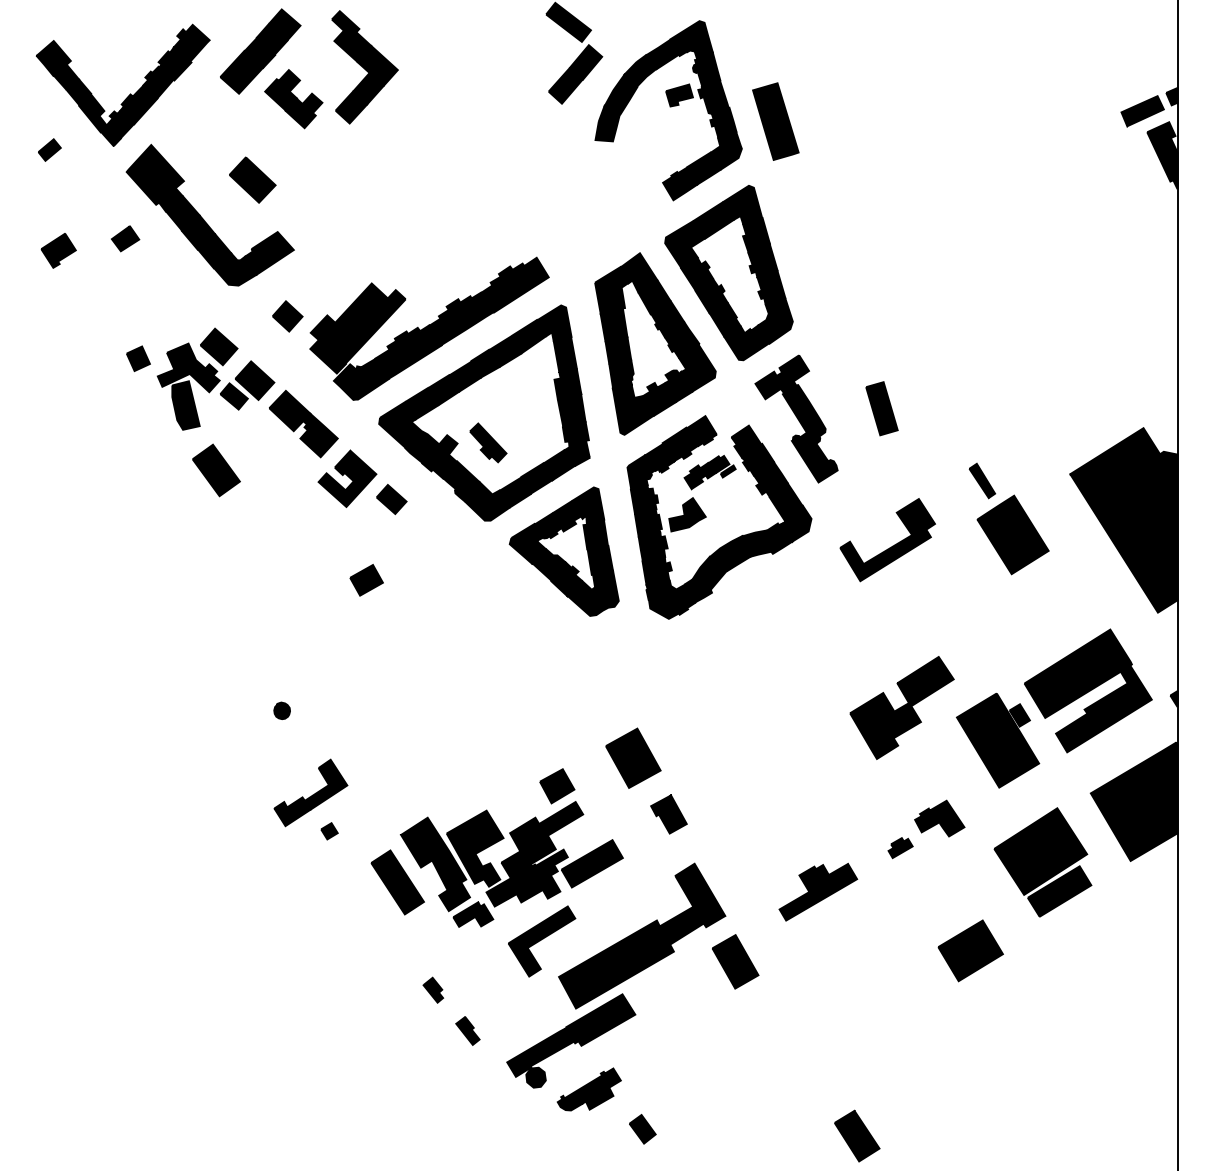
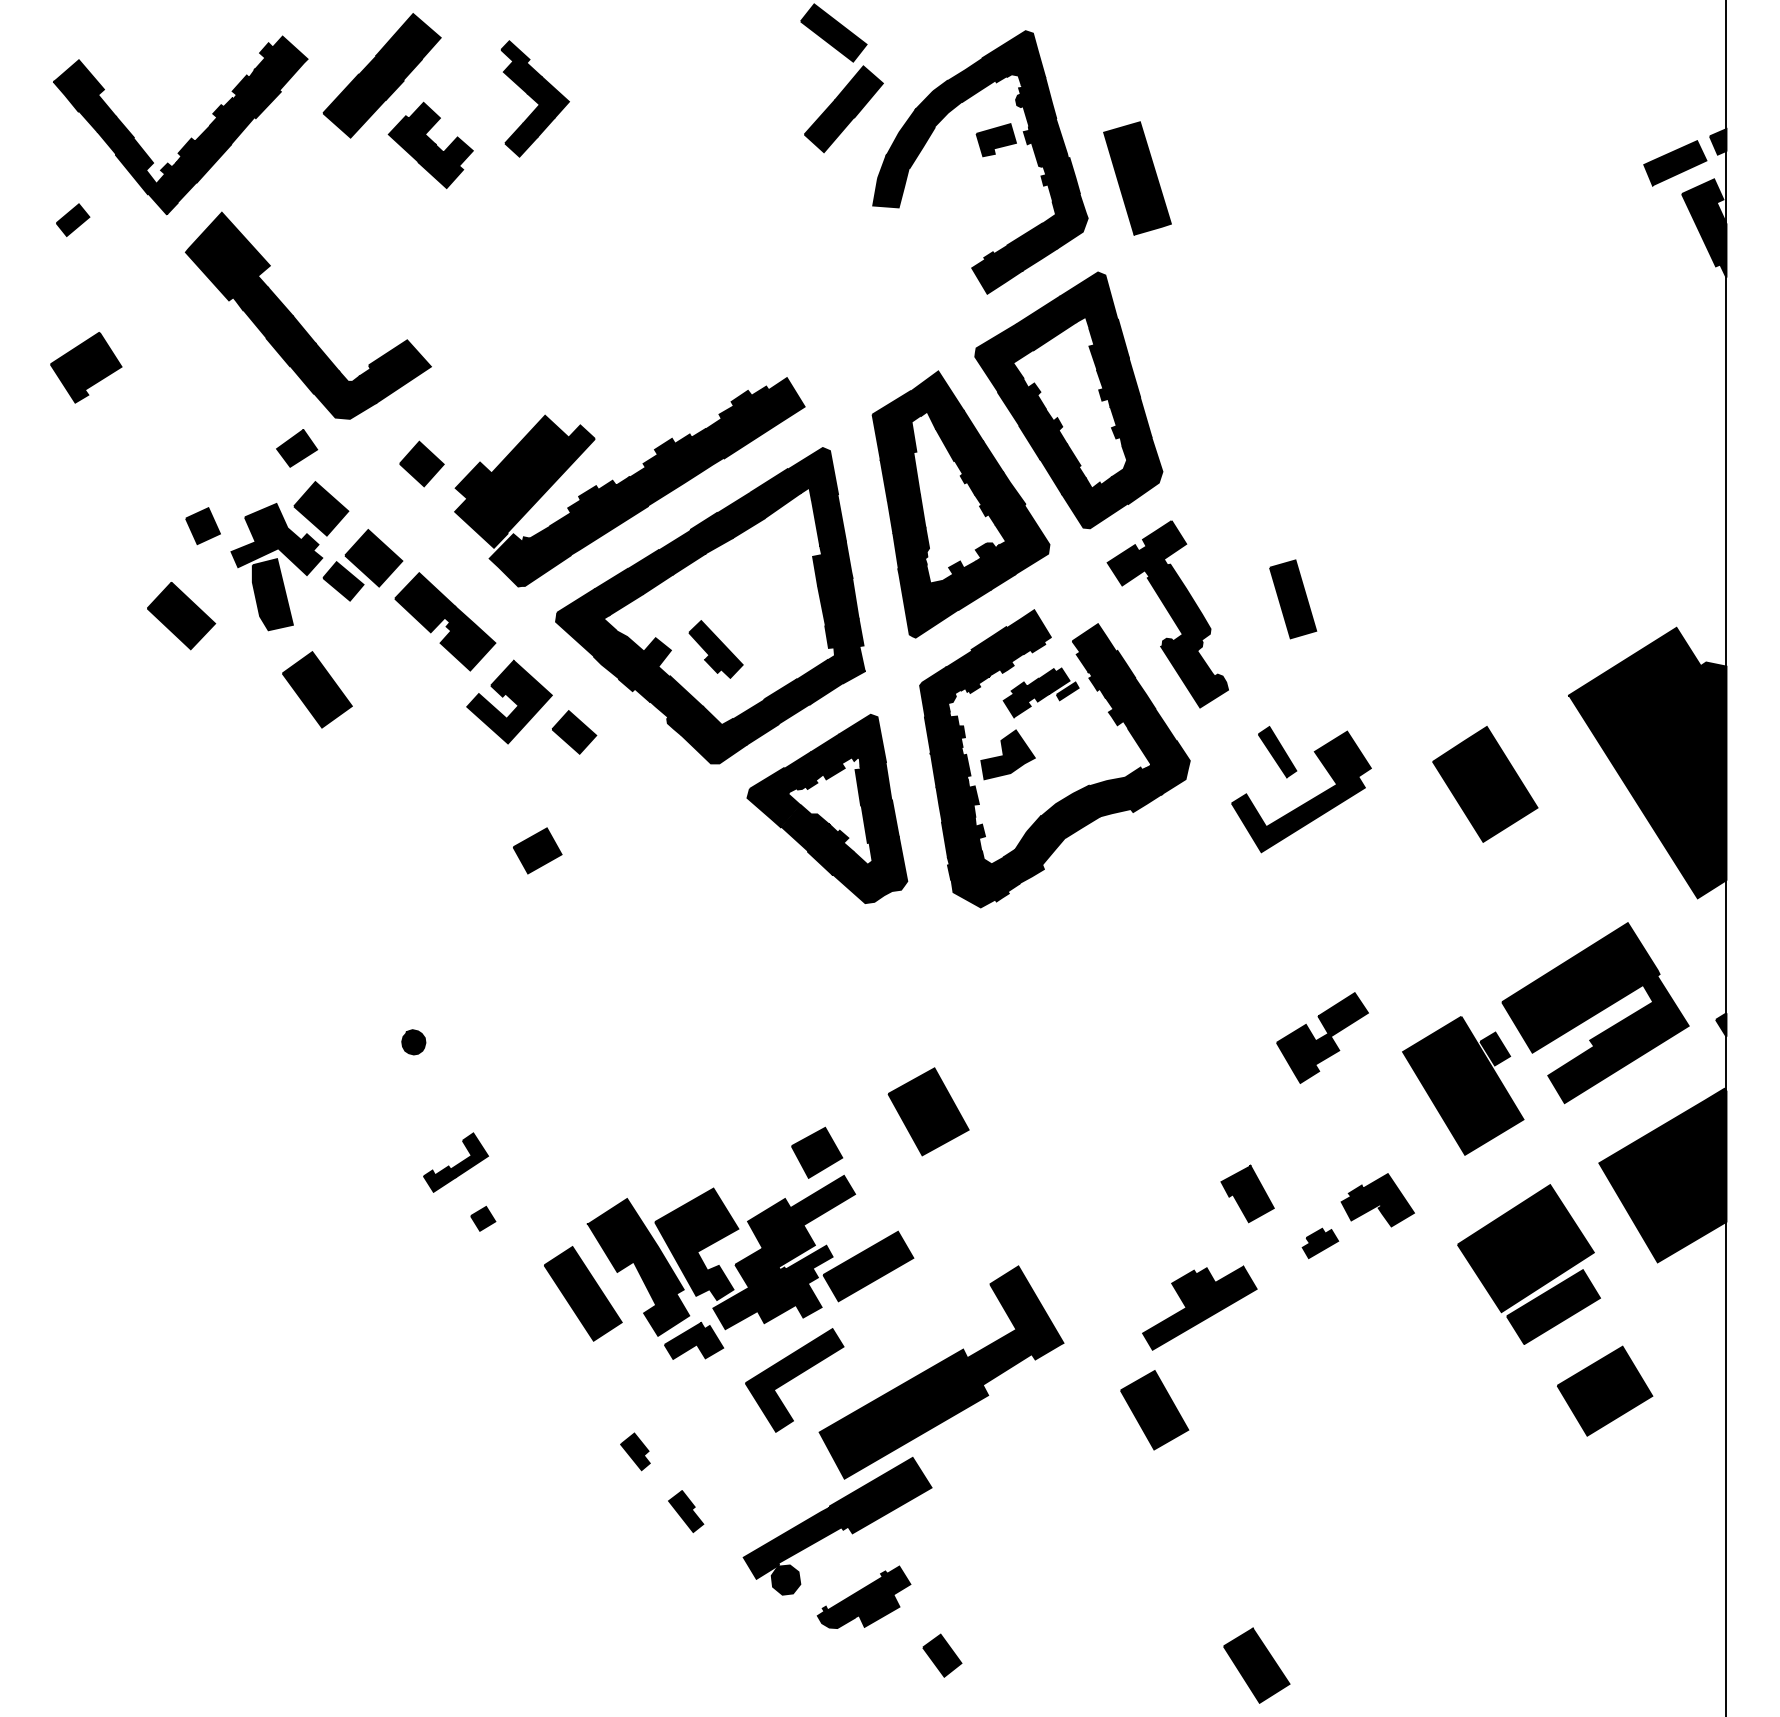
part: (364, 67) -> (534, 99), size x0.7
part: (252, 179) -> (181, 615), moved
part: (125, 238) -> (297, 448), moved
part: (58, 250) -> (85, 367), size x1.4
part: (982, 480) -> (1277, 751), moved
part: (901, 707) -> (1321, 1037), size x0.6
part: (310, 792) -> (455, 1161), size x0.6
part: (668, 814) -> (1246, 1194), moved
part: (970, 950) -> (1604, 1390), moved
part: (735, 961) -> (1154, 1409), moved

